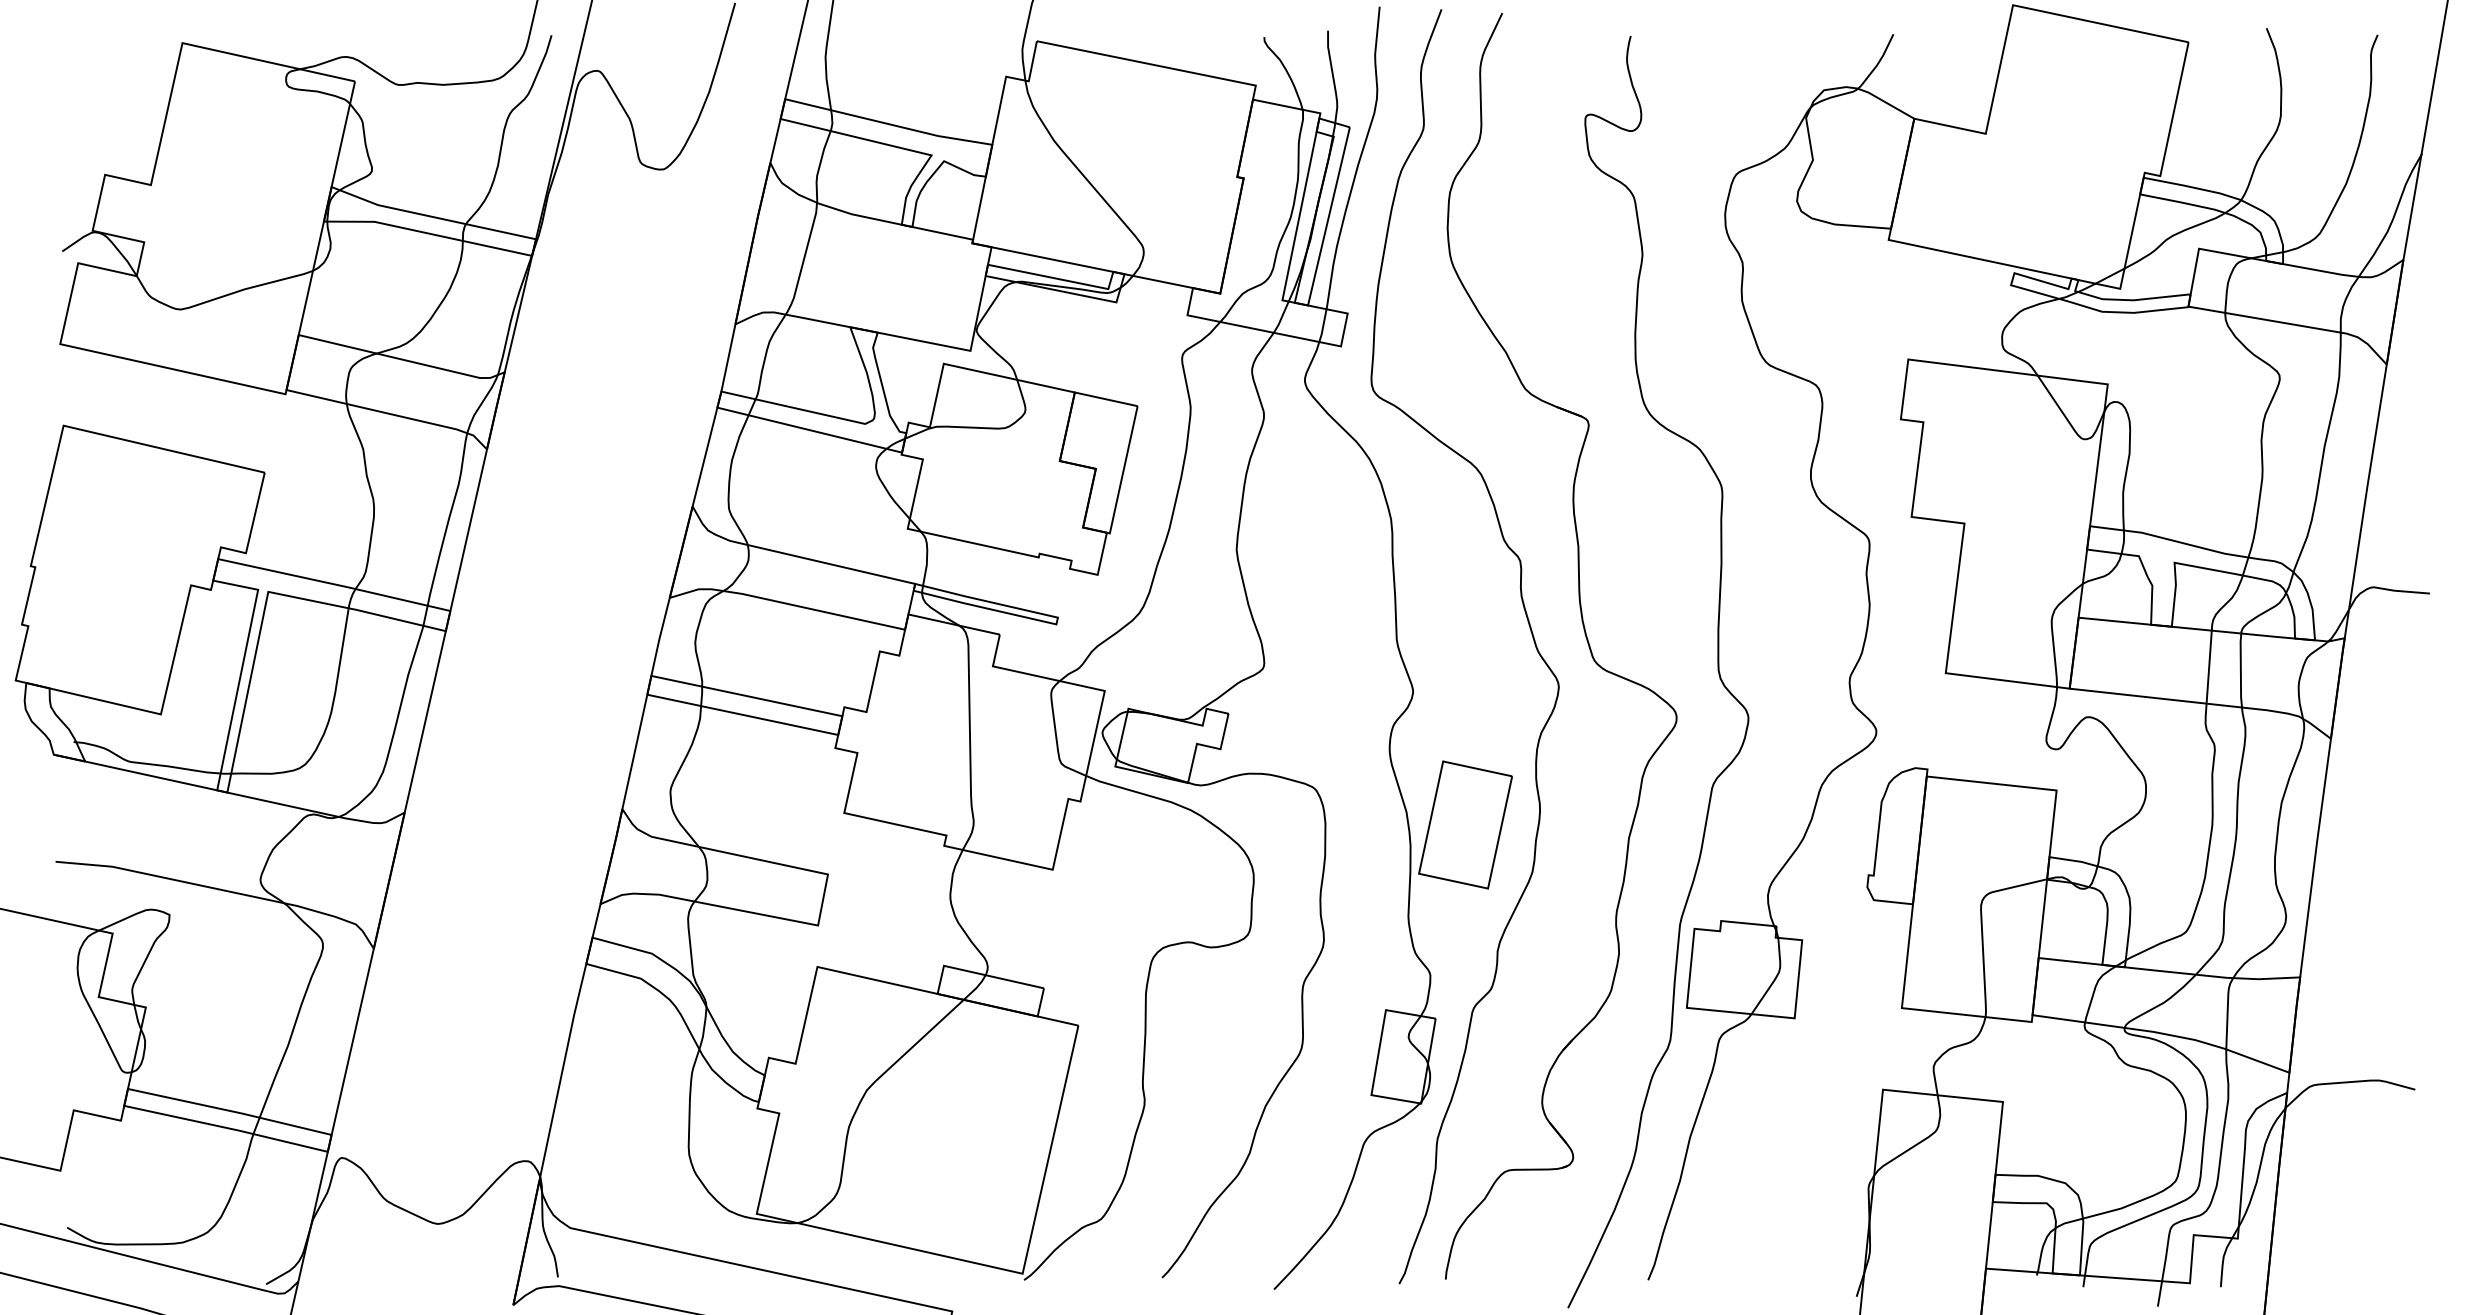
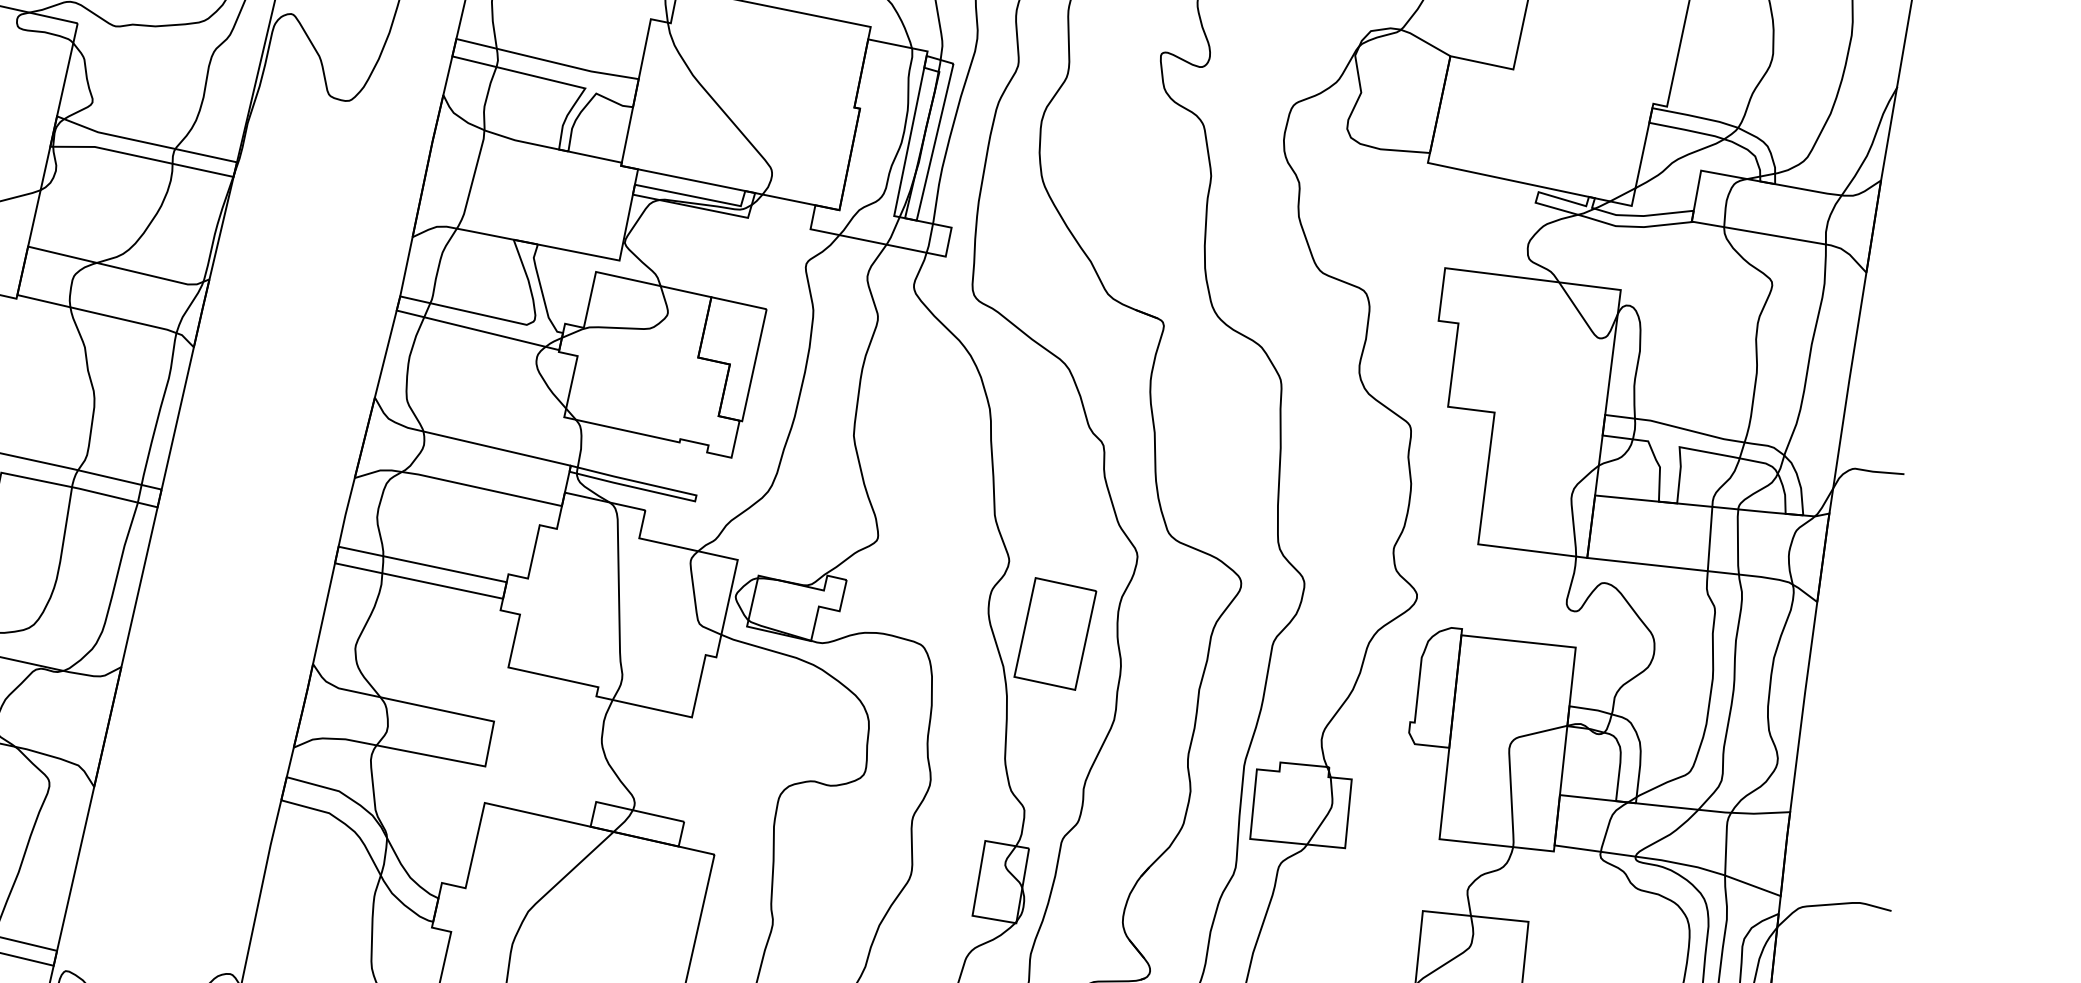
part: (1465, 824) -> (1055, 633), moved

